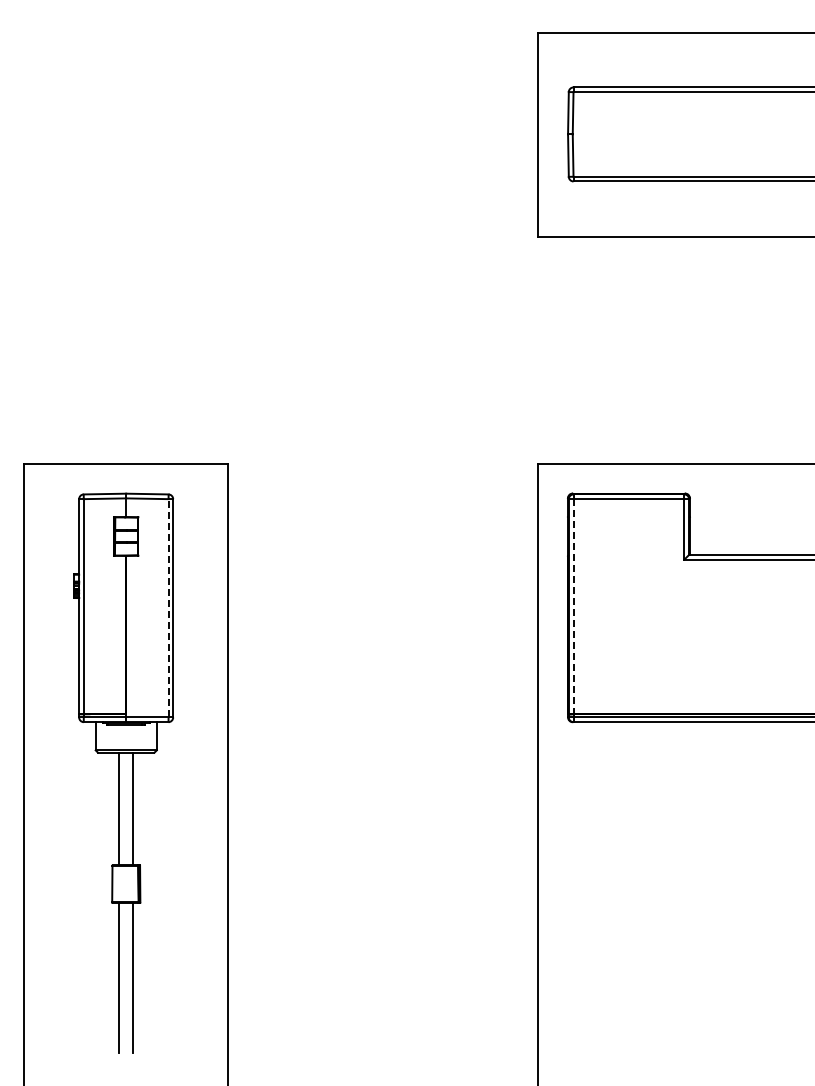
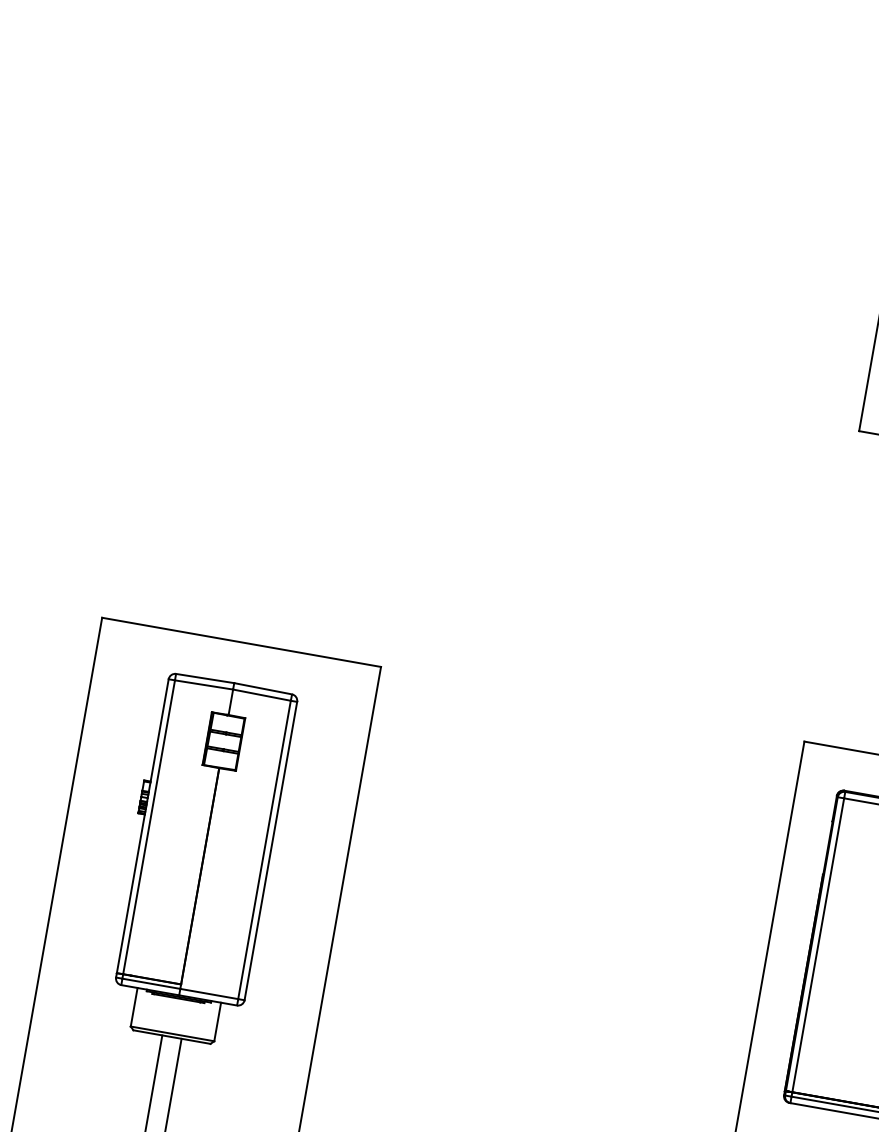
line: (573, 606) -> (818, 945), dashed -> solid
line: (168, 607) -> (264, 848), dashed -> solid

